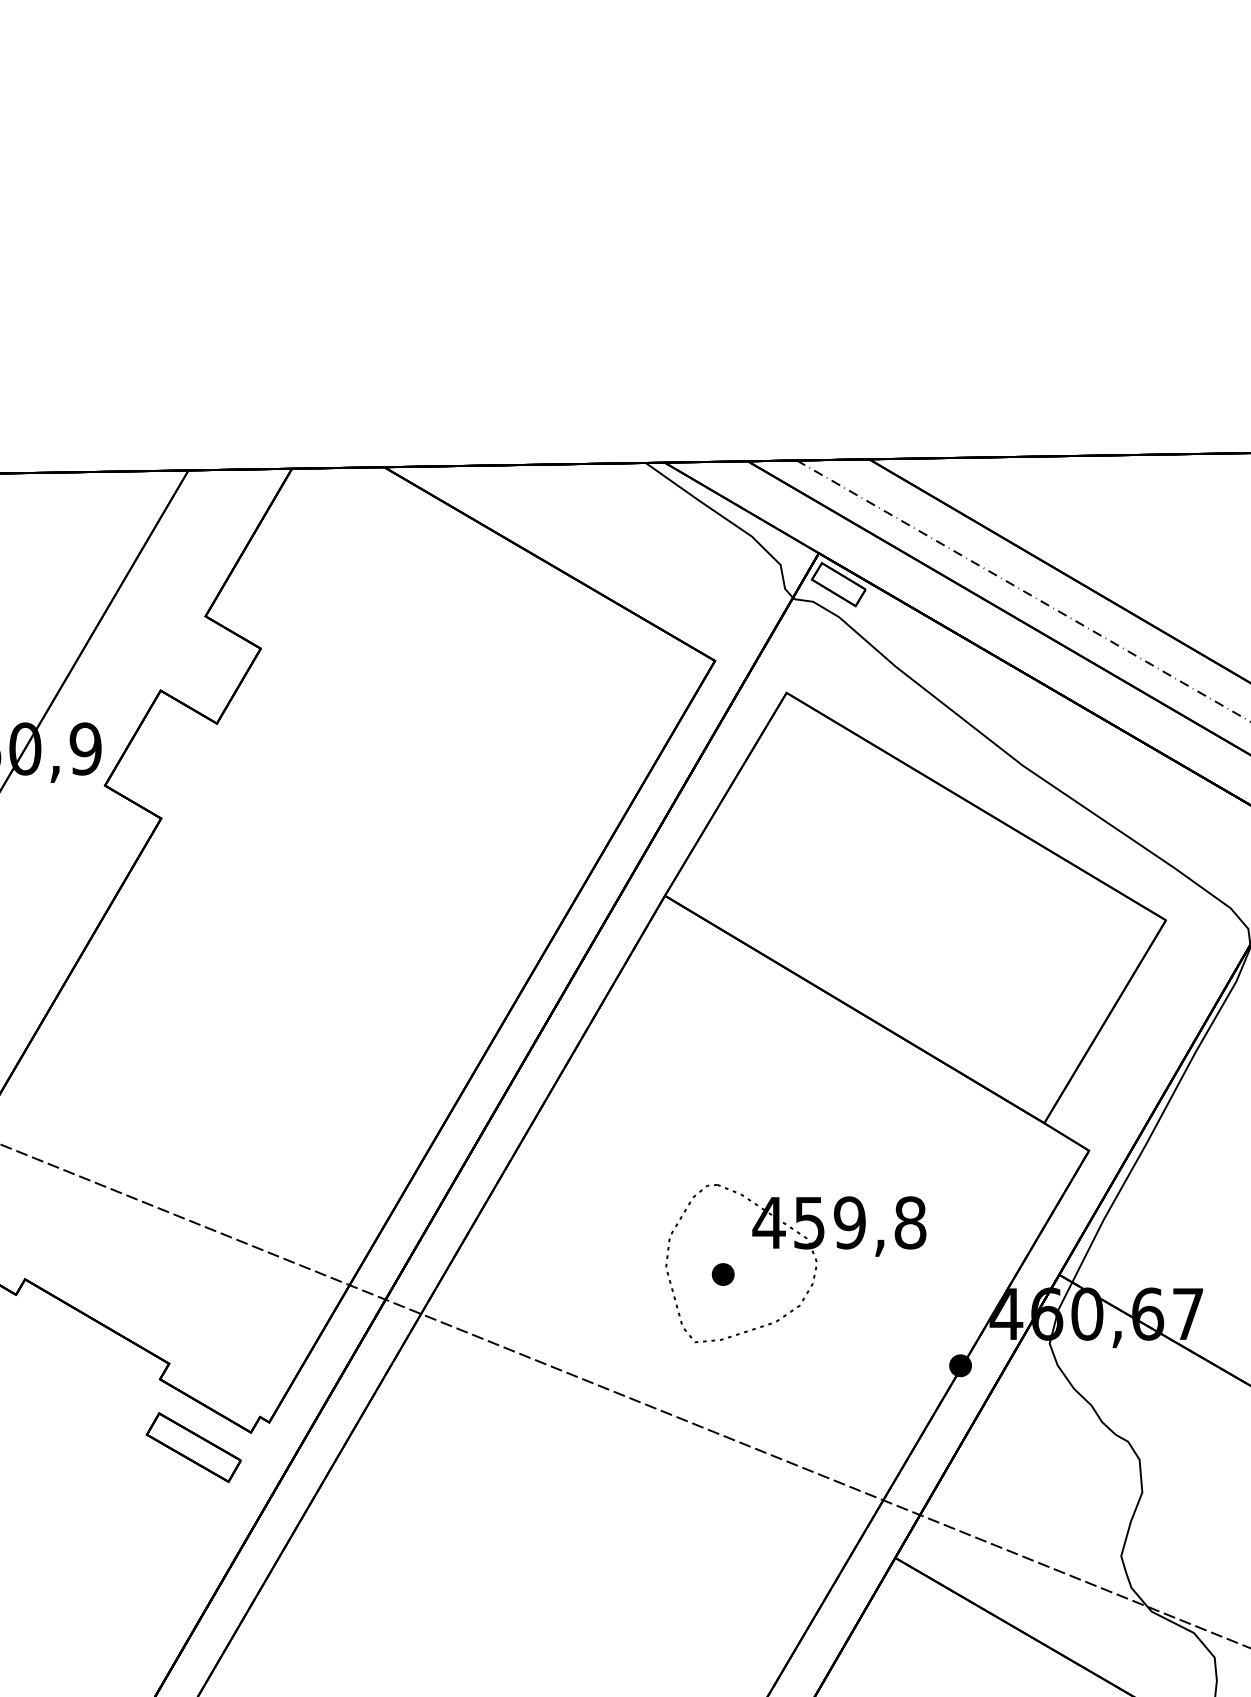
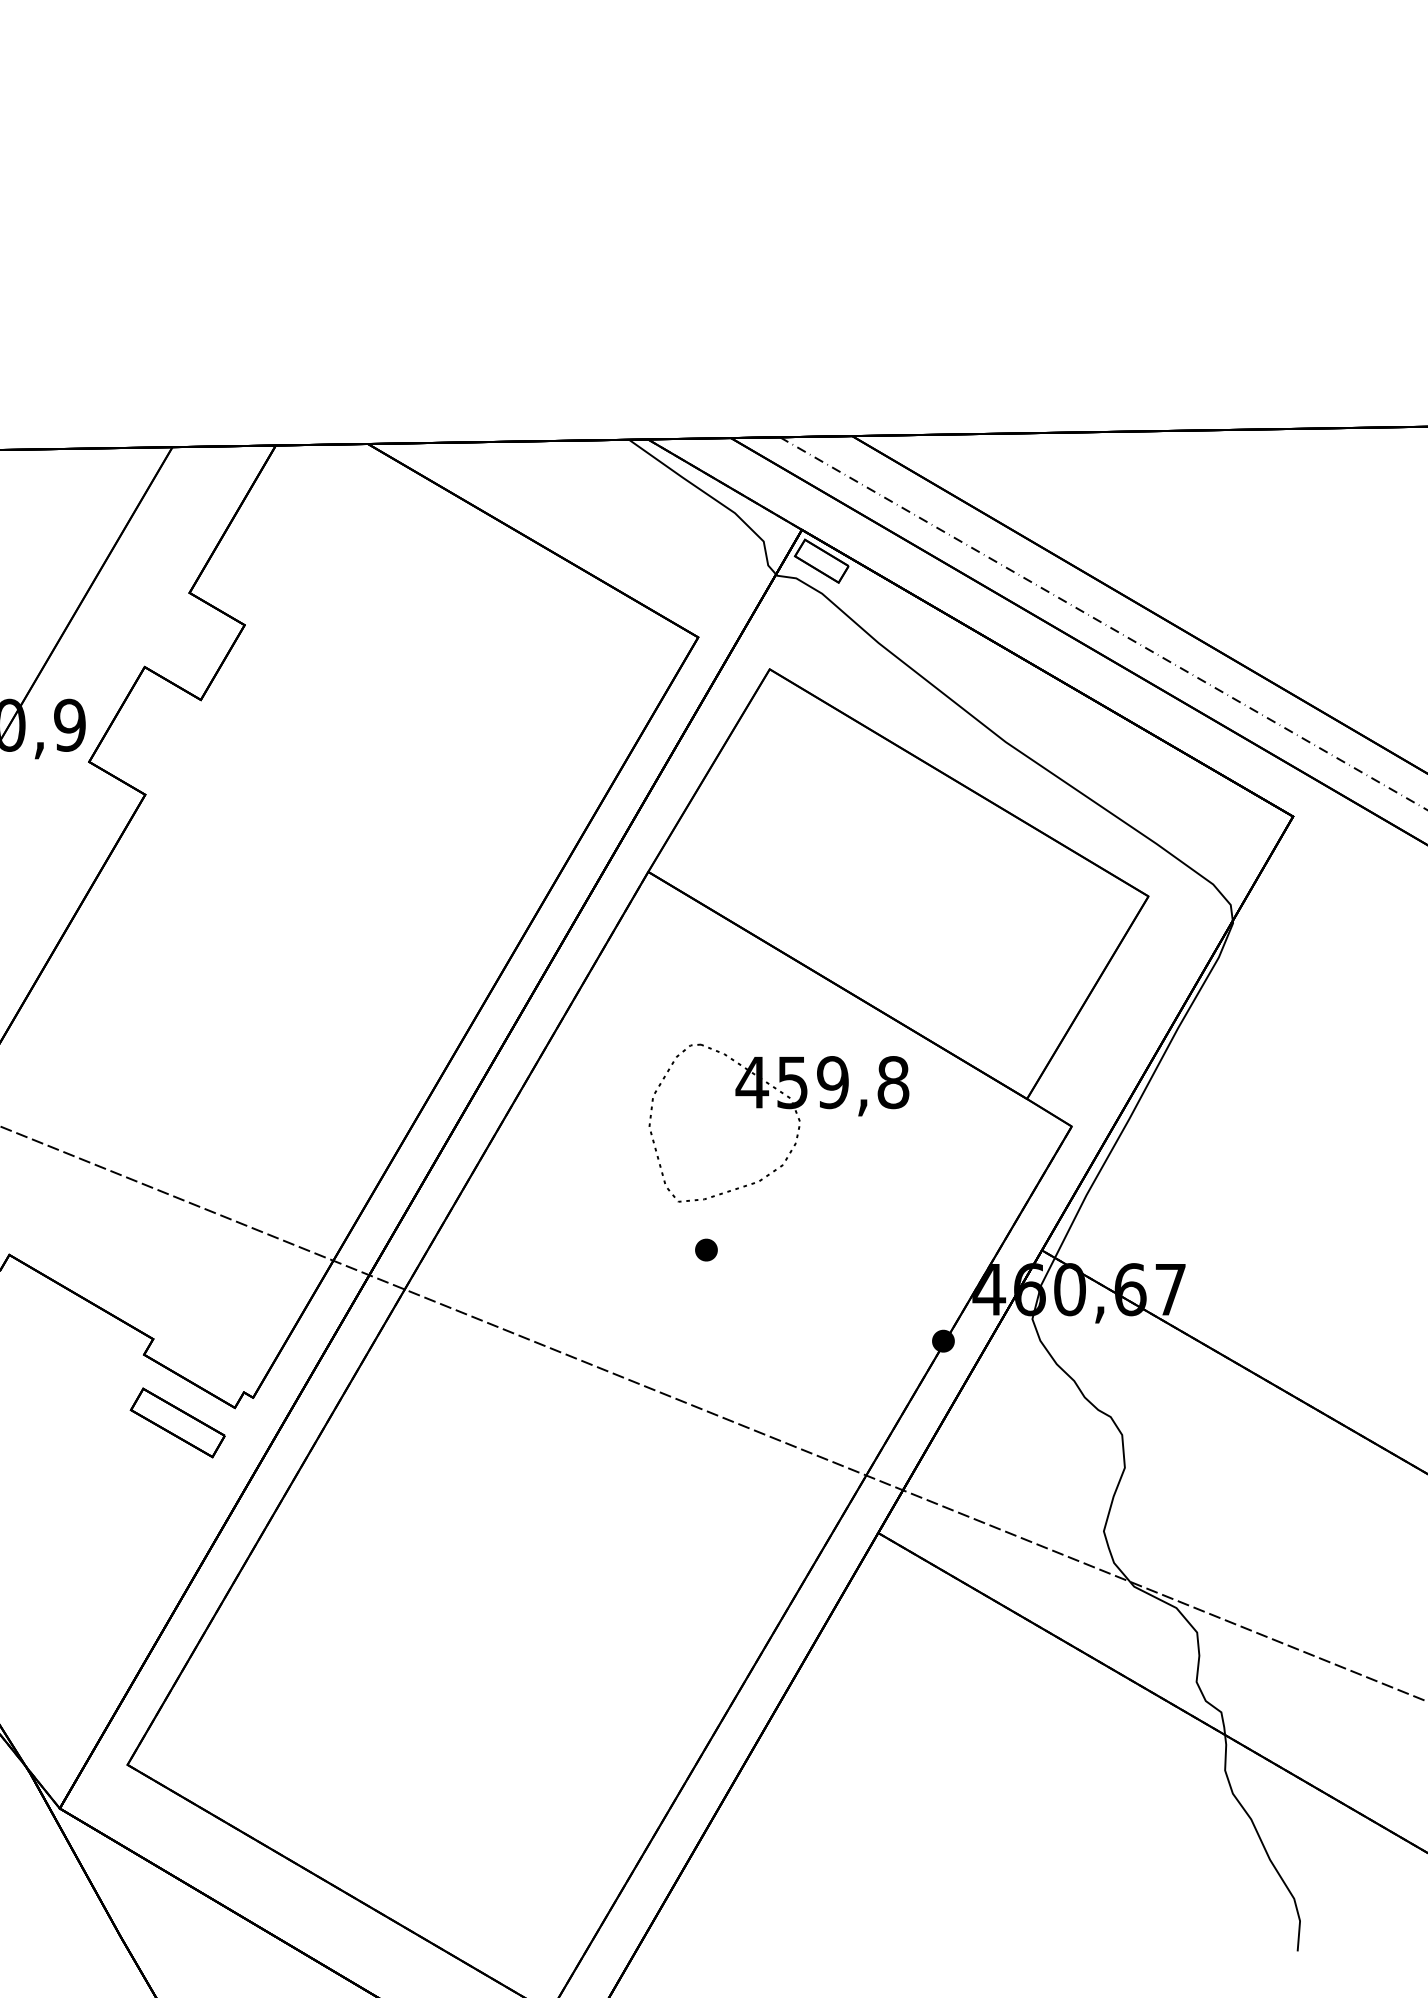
part: (798, 1248) -> (781, 1108), moved

